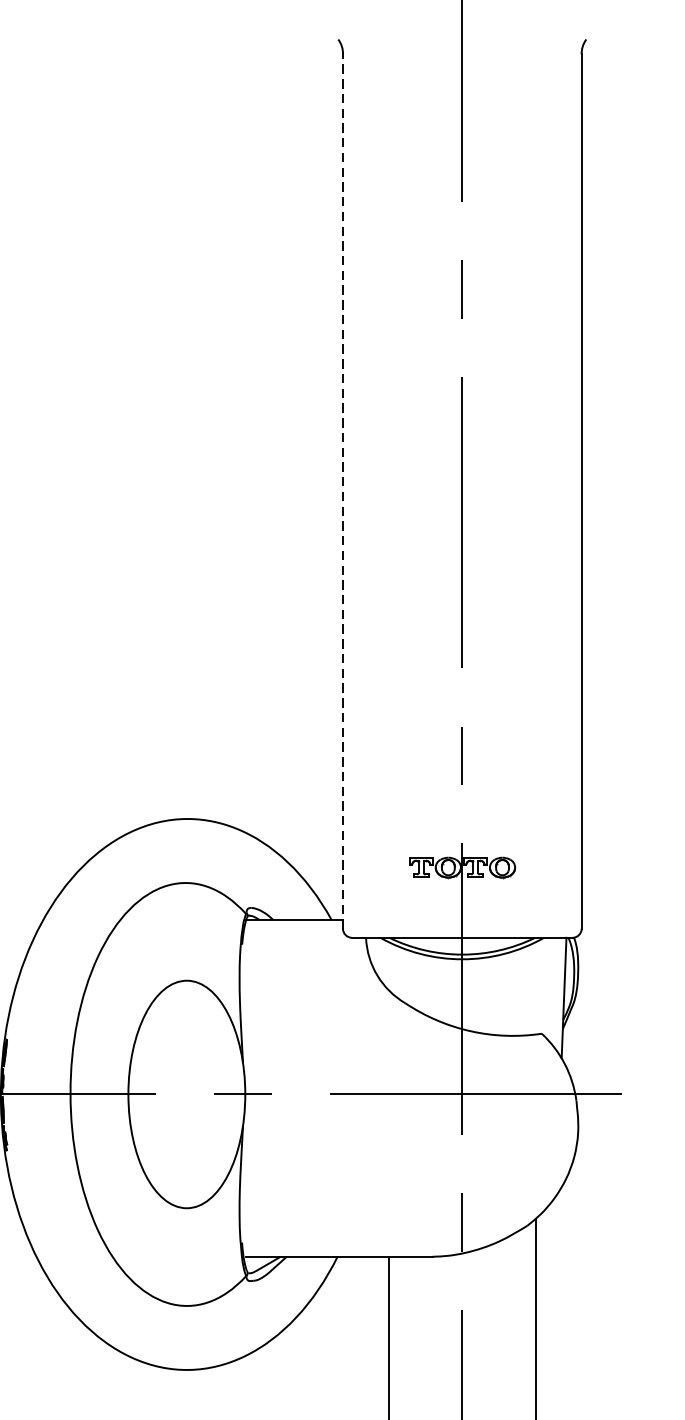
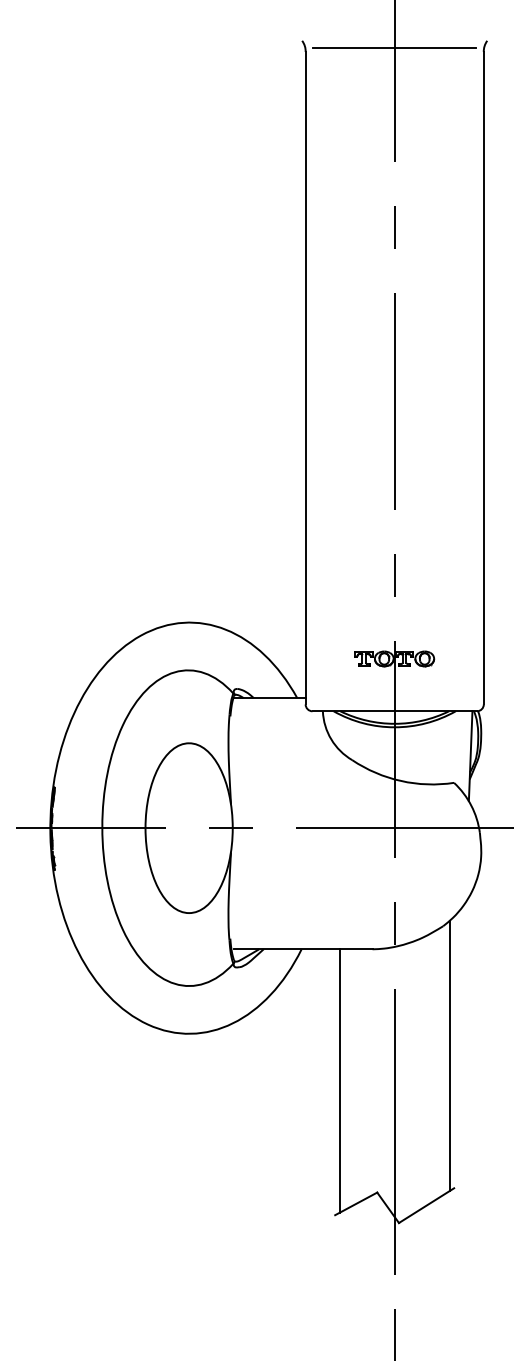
line: (462, 48) -> (394, 47), added
line: (342, 490) -> (305, 377), dashed -> solid

